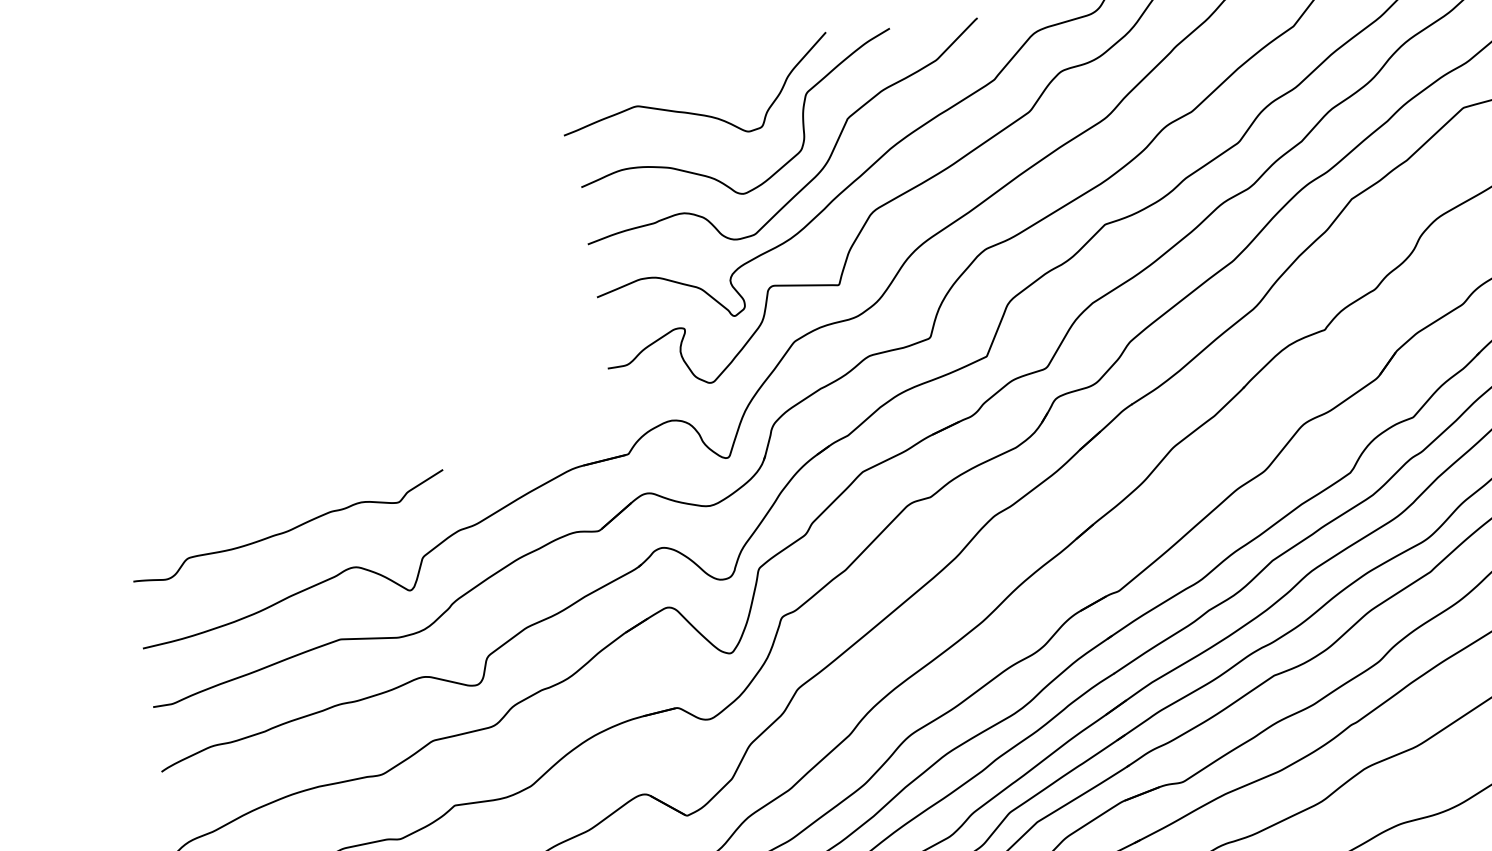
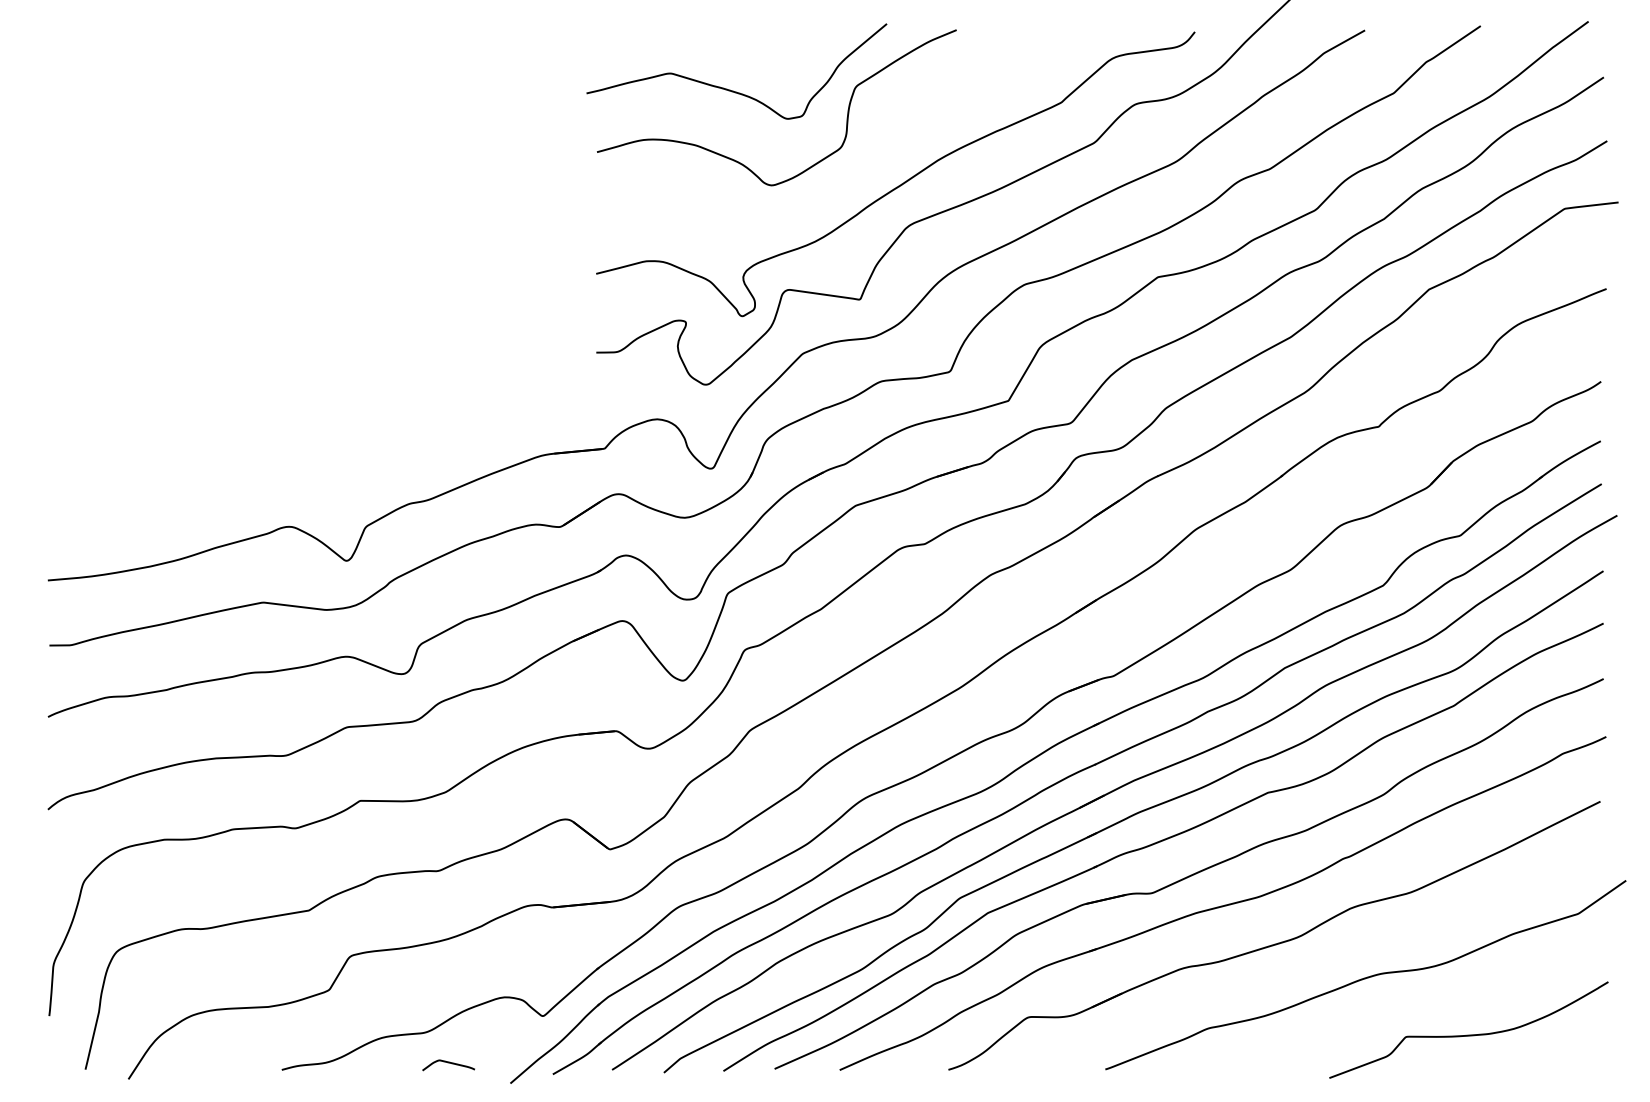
curve: (817, 172) -> (855, 174), removed
curve: (288, 529) -> (224, 475), removed

